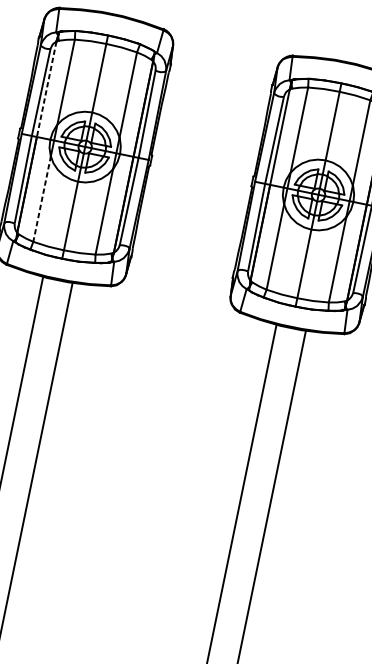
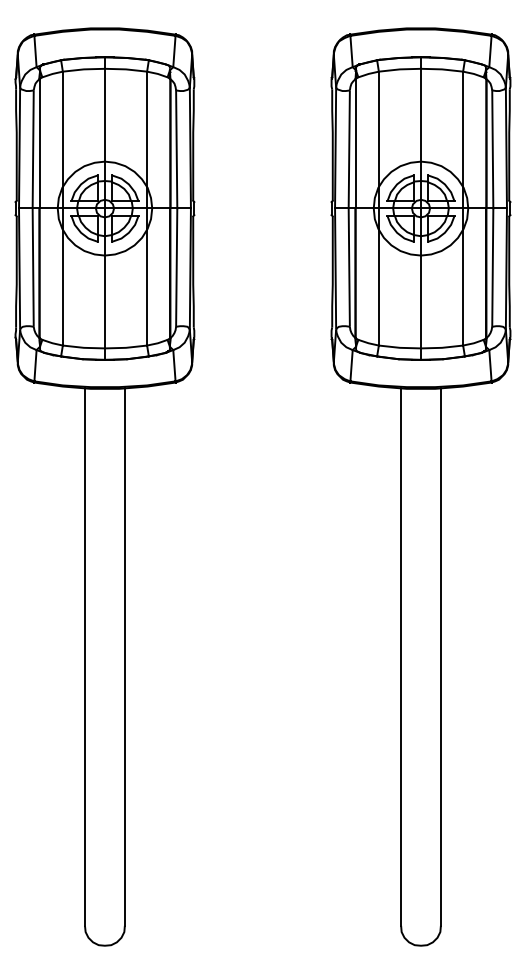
line: (46, 89) -> (39, 143), dashed -> solid
line: (41, 198) -> (62, 287), dashed -> solid

